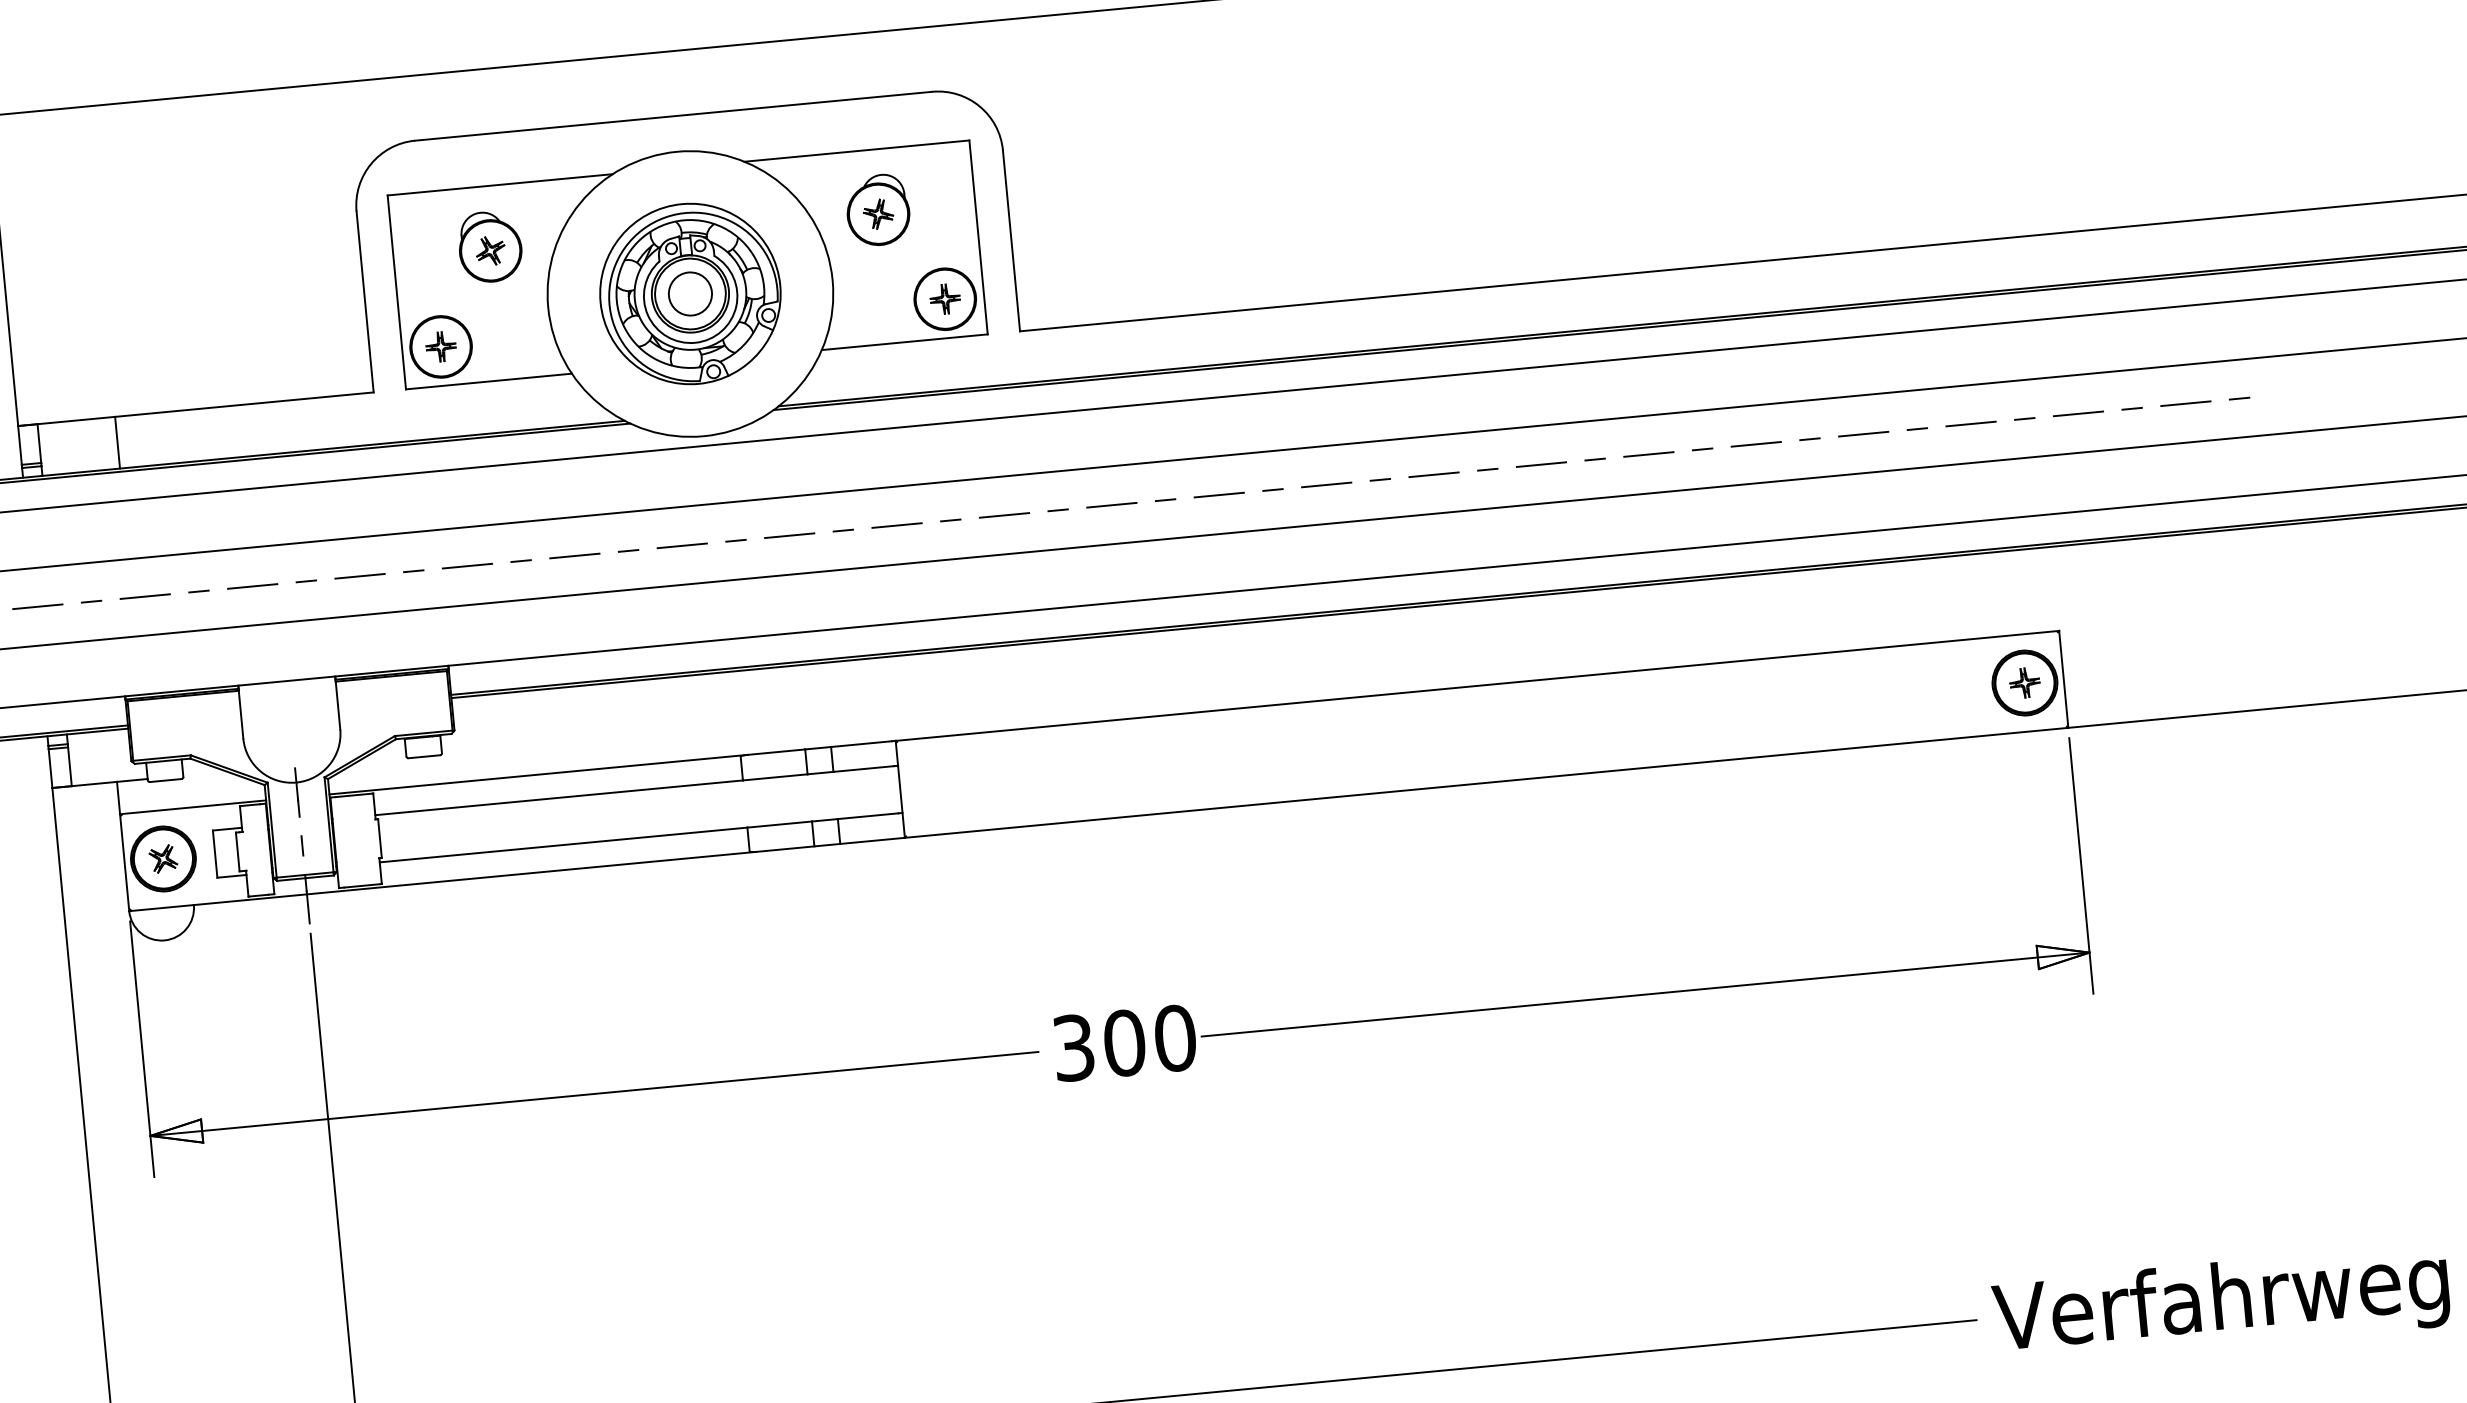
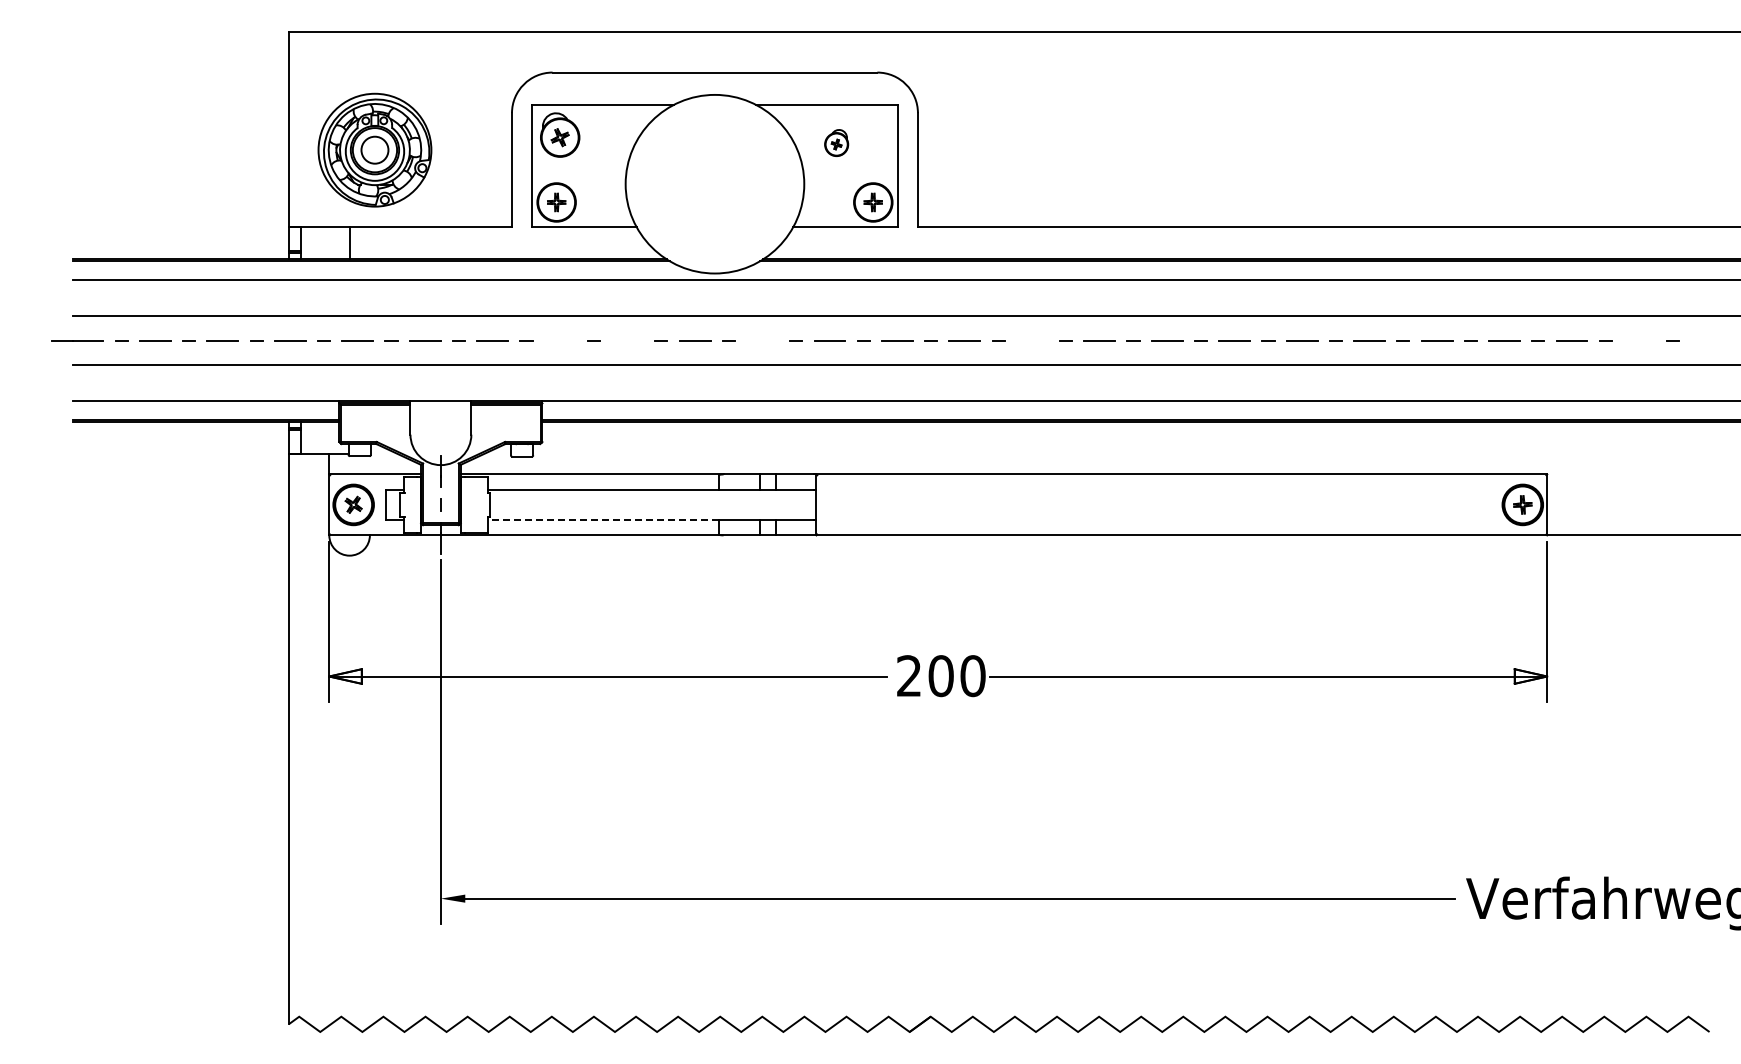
part: (877, 209) -> (836, 142), size x0.6
part: (490, 245) -> (560, 134), moved
part: (689, 292) -> (374, 149), moved
line: (2184, 403) -> (1638, 340), removed
line: (1217, 495) -> (1031, 340), removed
line: (789, 535) -> (762, 340), removed
line: (574, 556) -> (627, 340), removed
line: (466, 566) -> (559, 340), removed
line: (563, 844) -> (603, 519), solid -> dashed
text: (1074, 1048) -> (909, 676), 300 -> 200

